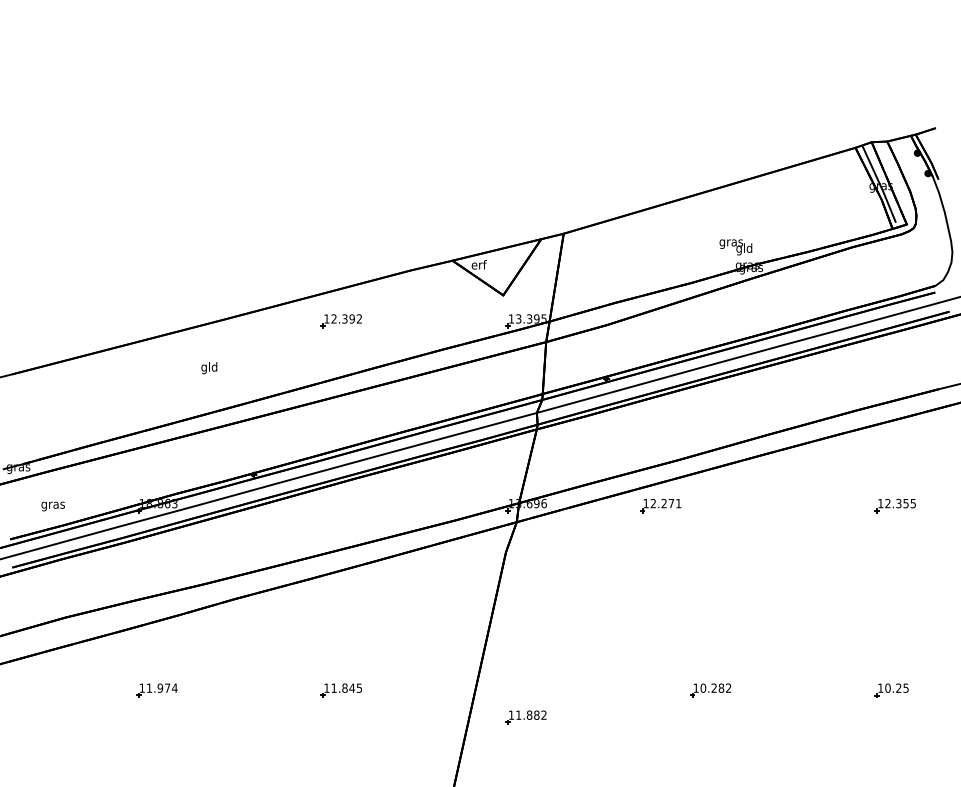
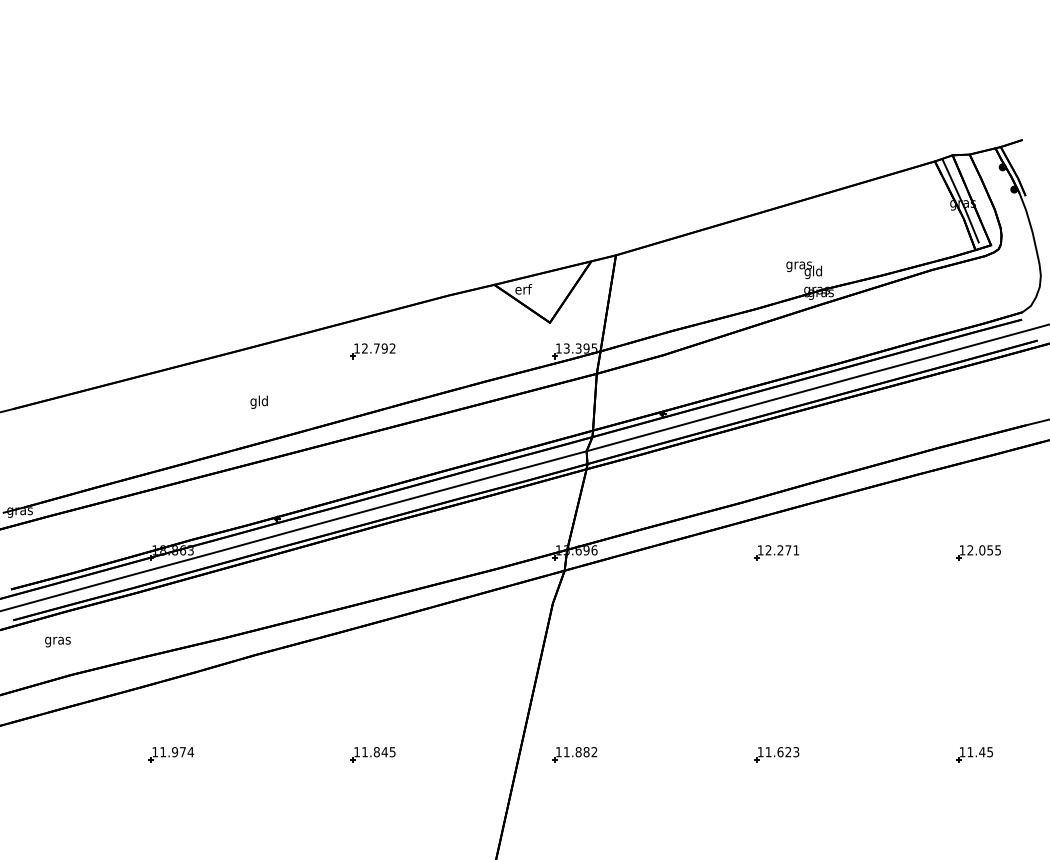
text: (344, 318) -> (376, 348), 12.392 -> 12.792
text: (209, 368) -> (259, 402), moved
text: (898, 503) -> (981, 550), 12.355 -> 12.055
part: (660, 505) -> (776, 552), moved
text: (52, 506) -> (57, 642), moved
text: (715, 687) -> (781, 751), 10.282 -> 11.623
text: (893, 687) -> (976, 751), 10.25 -> 11.45
part: (525, 717) -> (574, 754), moved

